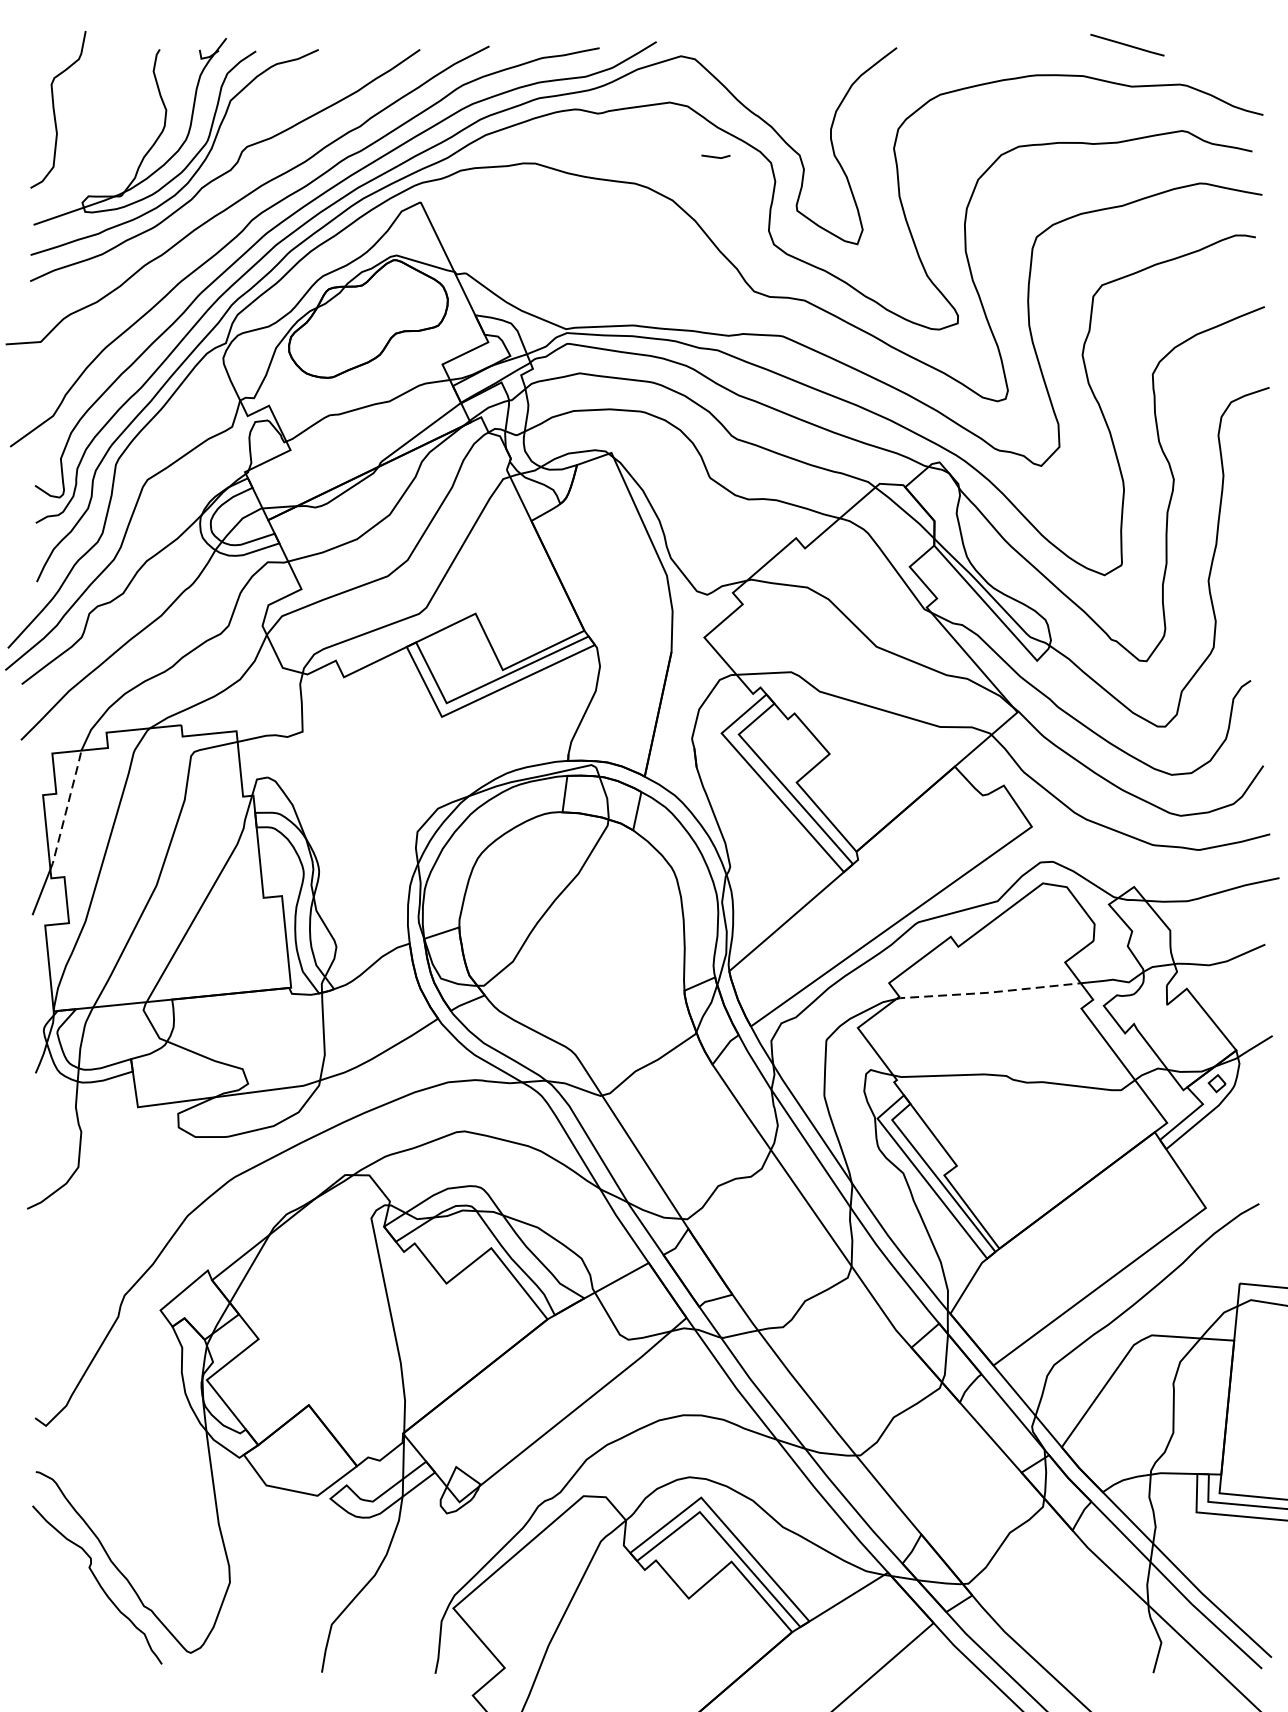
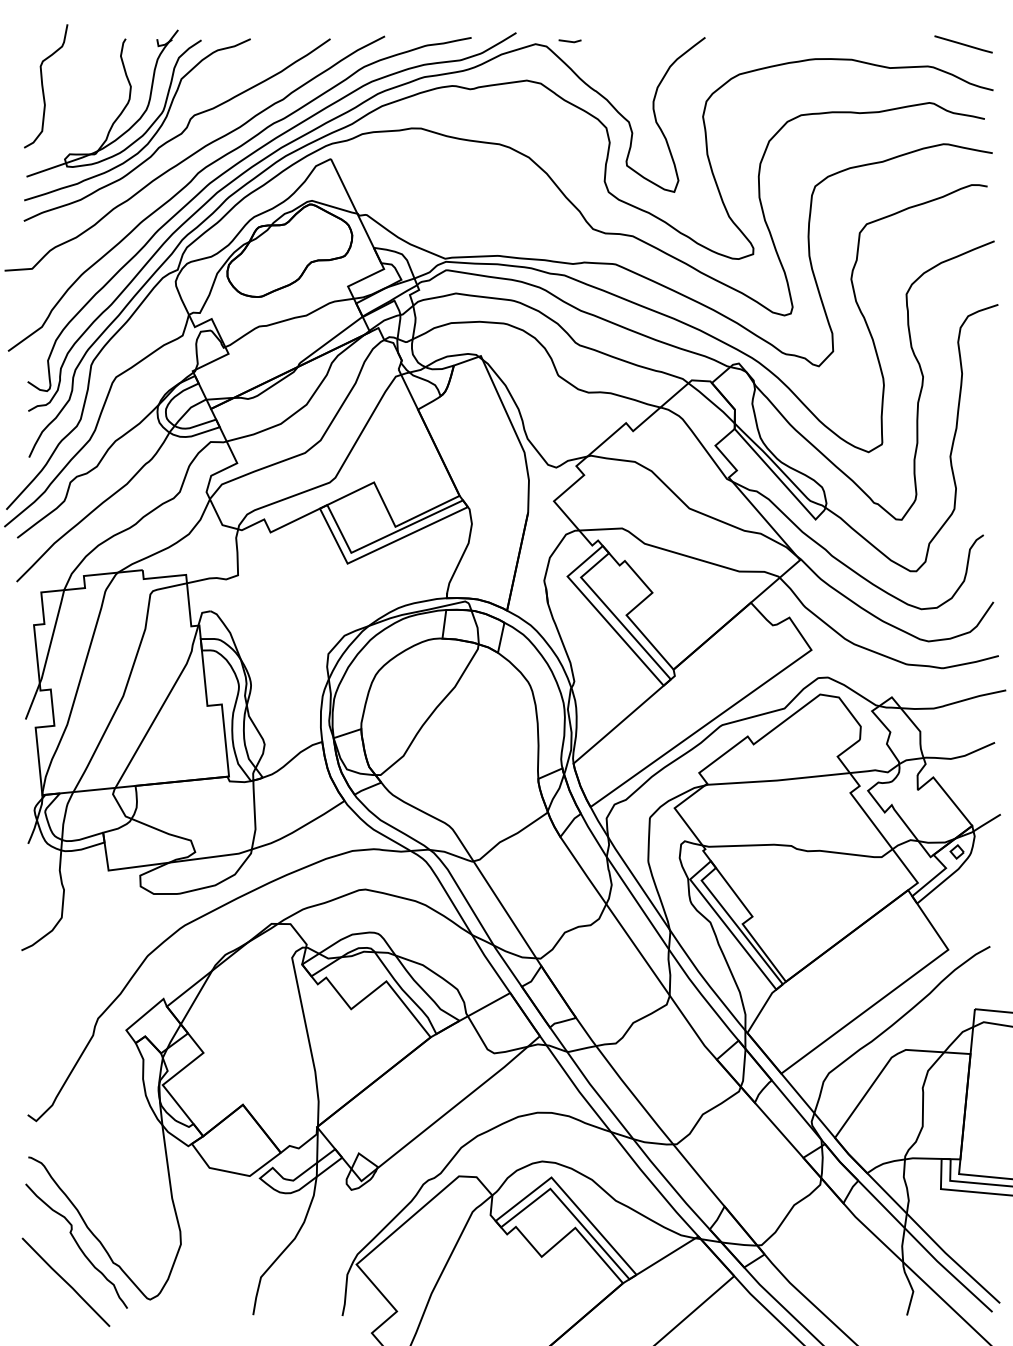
line: (1127, 45) -> (963, 44), moved
line: (715, 157) -> (569, 41), moved
line: (66, 810) -> (52, 637), dashed -> solid
line: (988, 992) -> (777, 780), dashed -> solid
line: (83, 1629) -> (65, 1281), added

